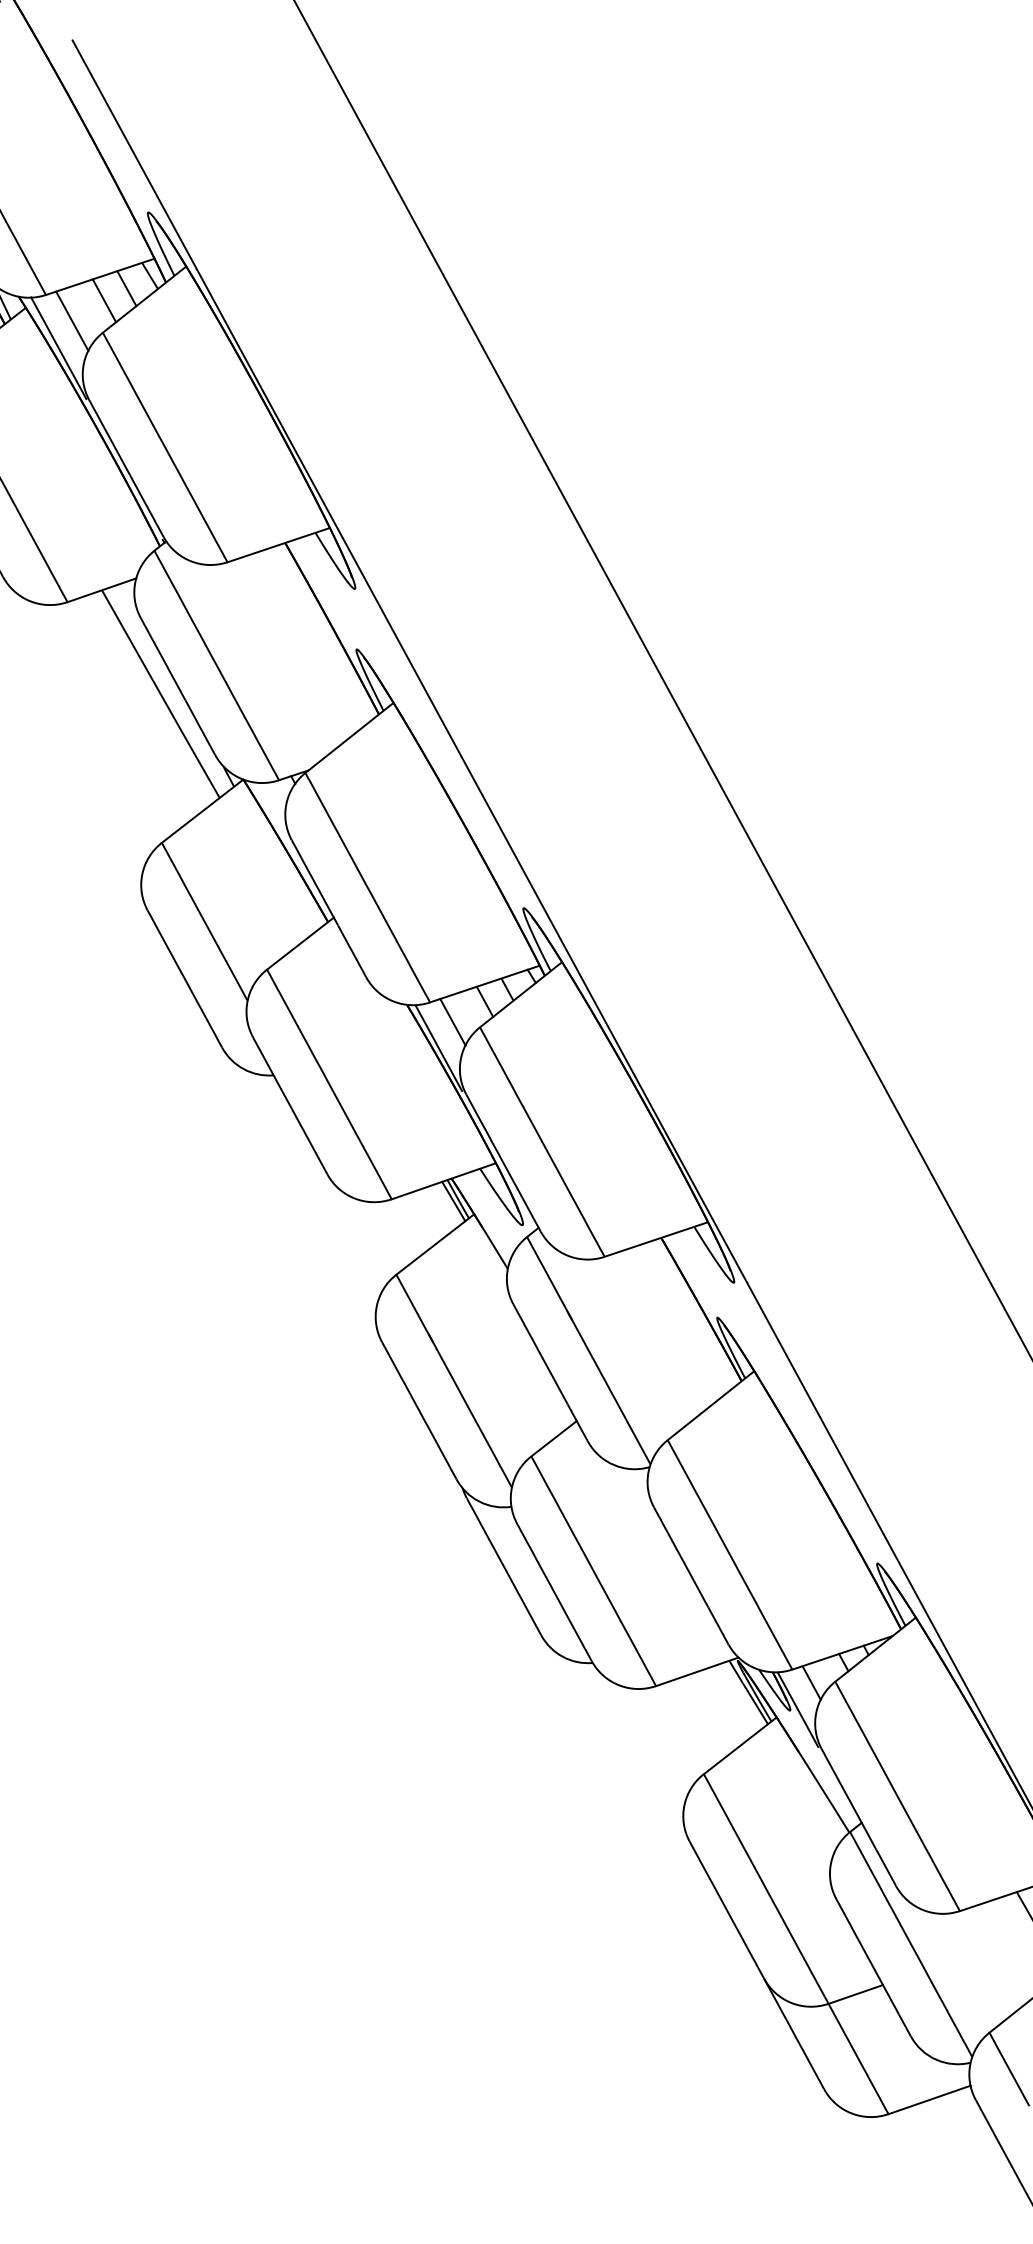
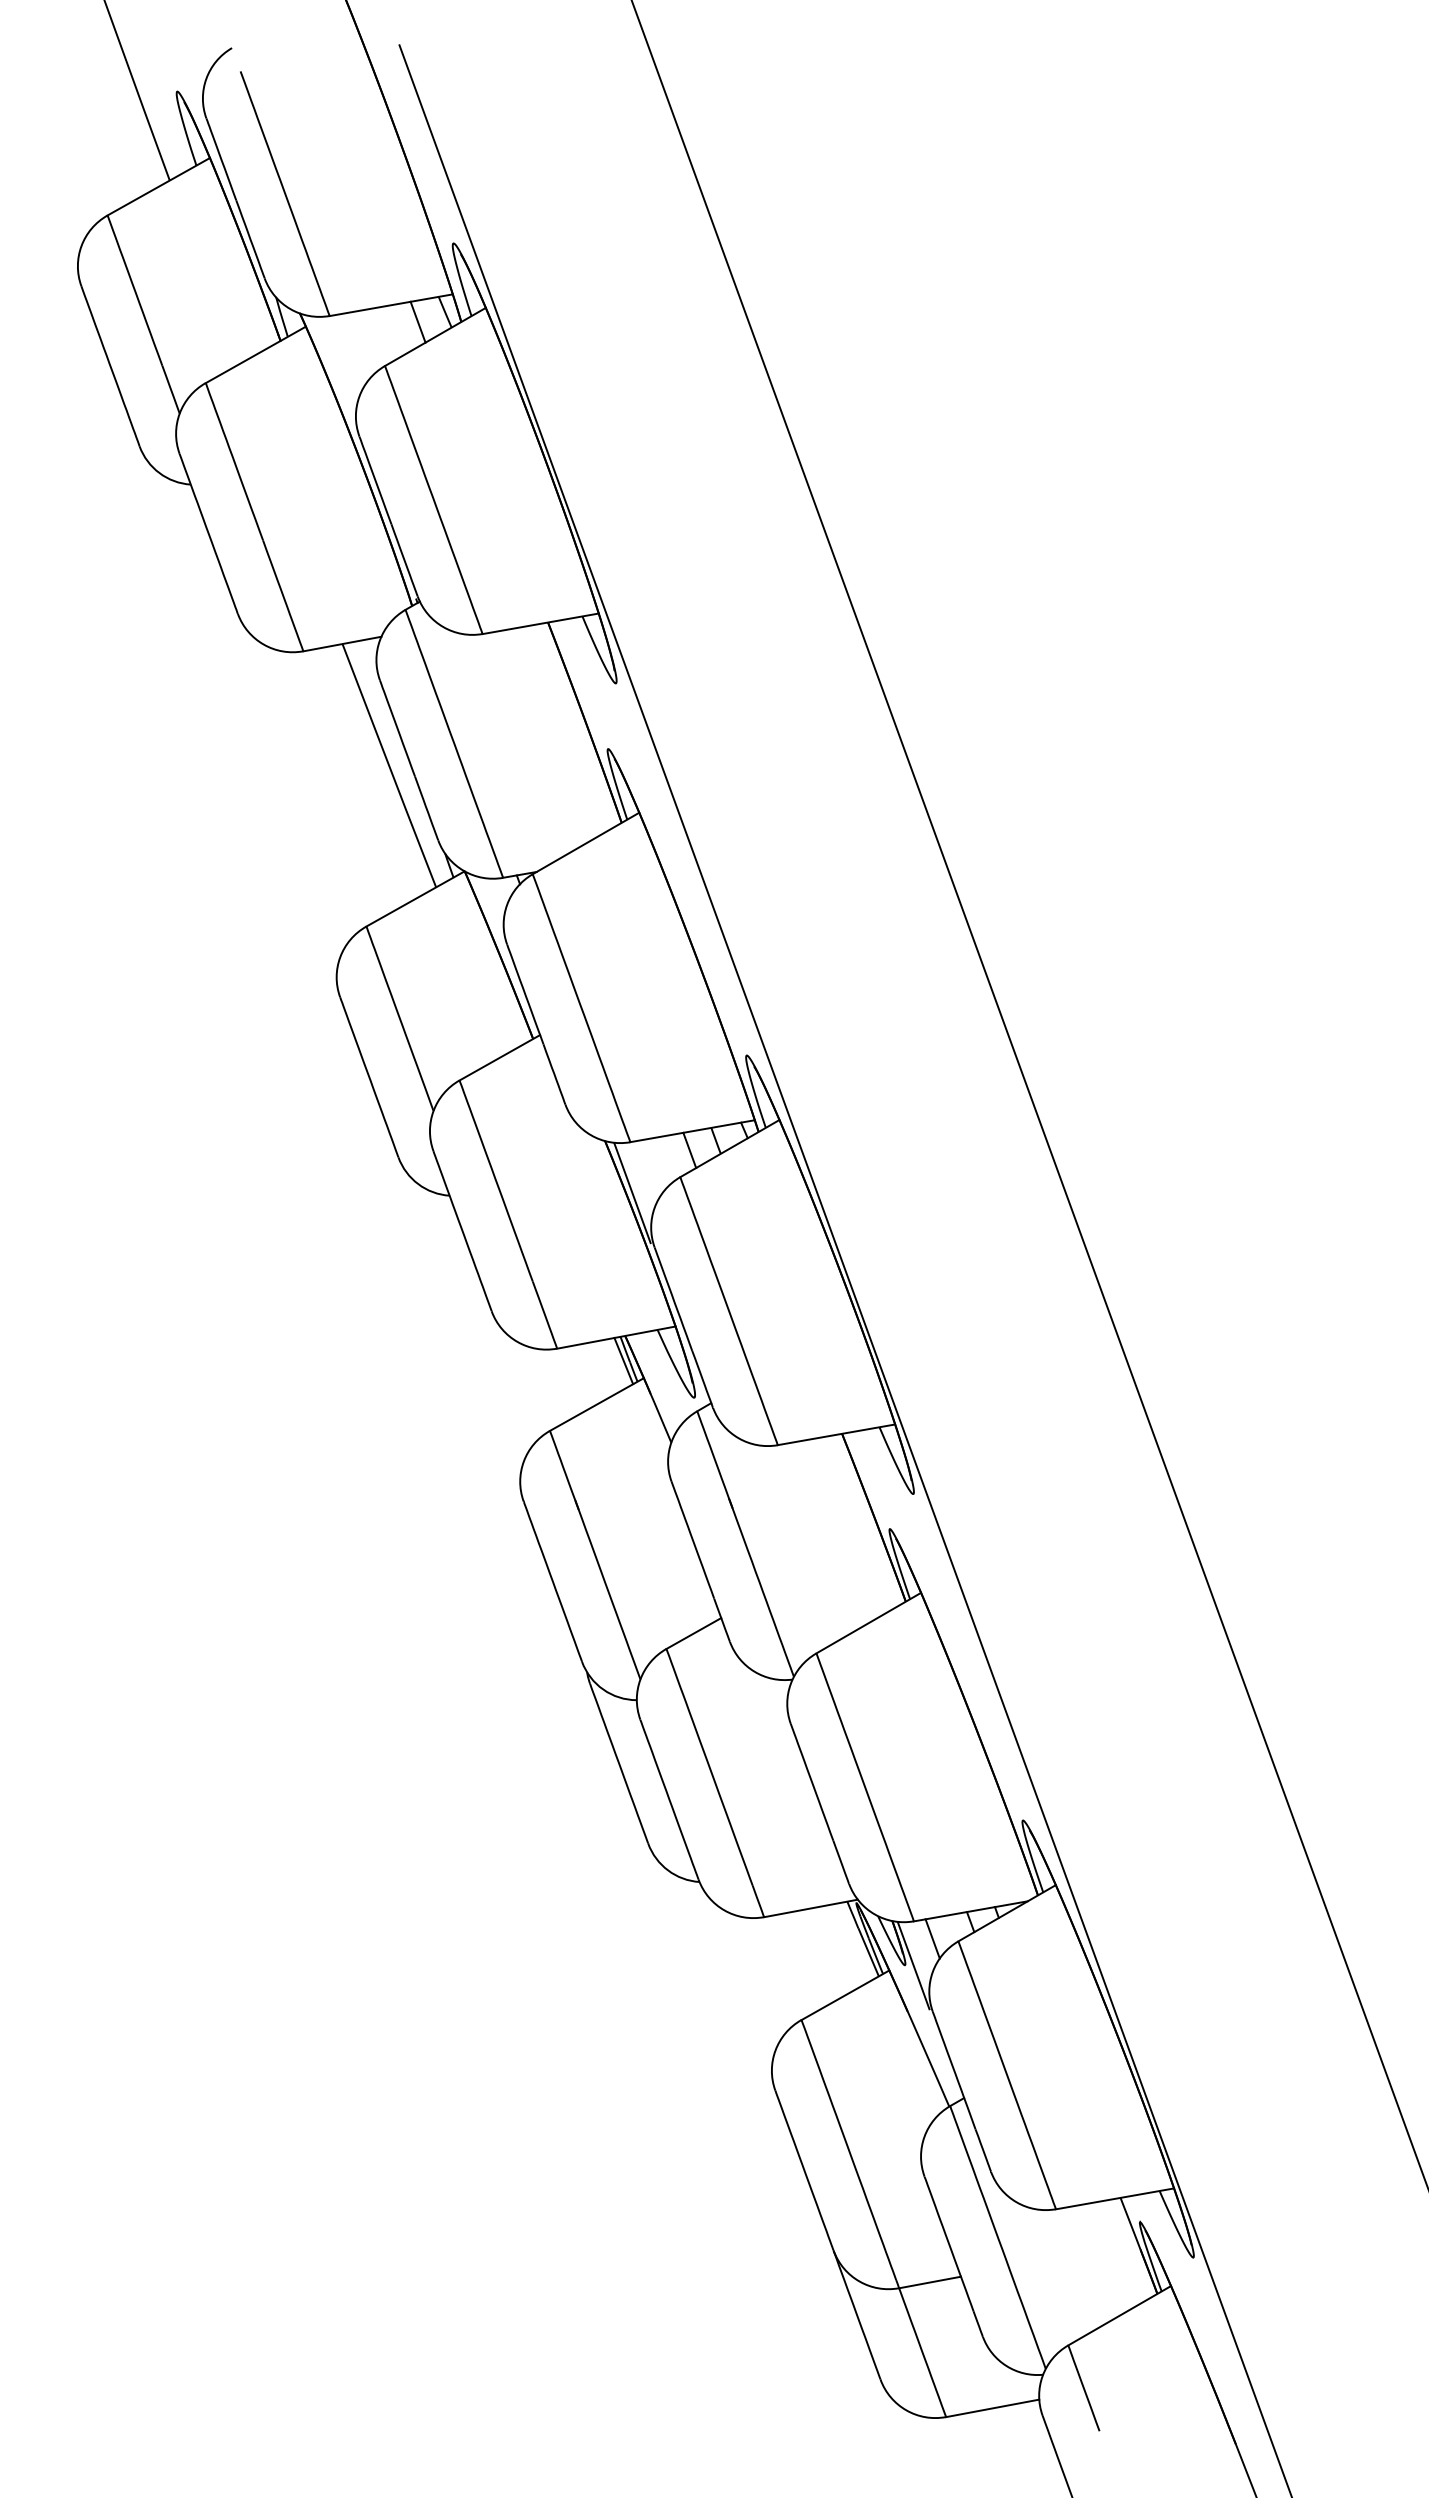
line: (104, 300) -> (391, 331), removed
line: (71, 321) -> (353, 348), removed
line: (58, 348) -> (334, 375), removed
line: (452, 1022) -> (651, 1167), removed

